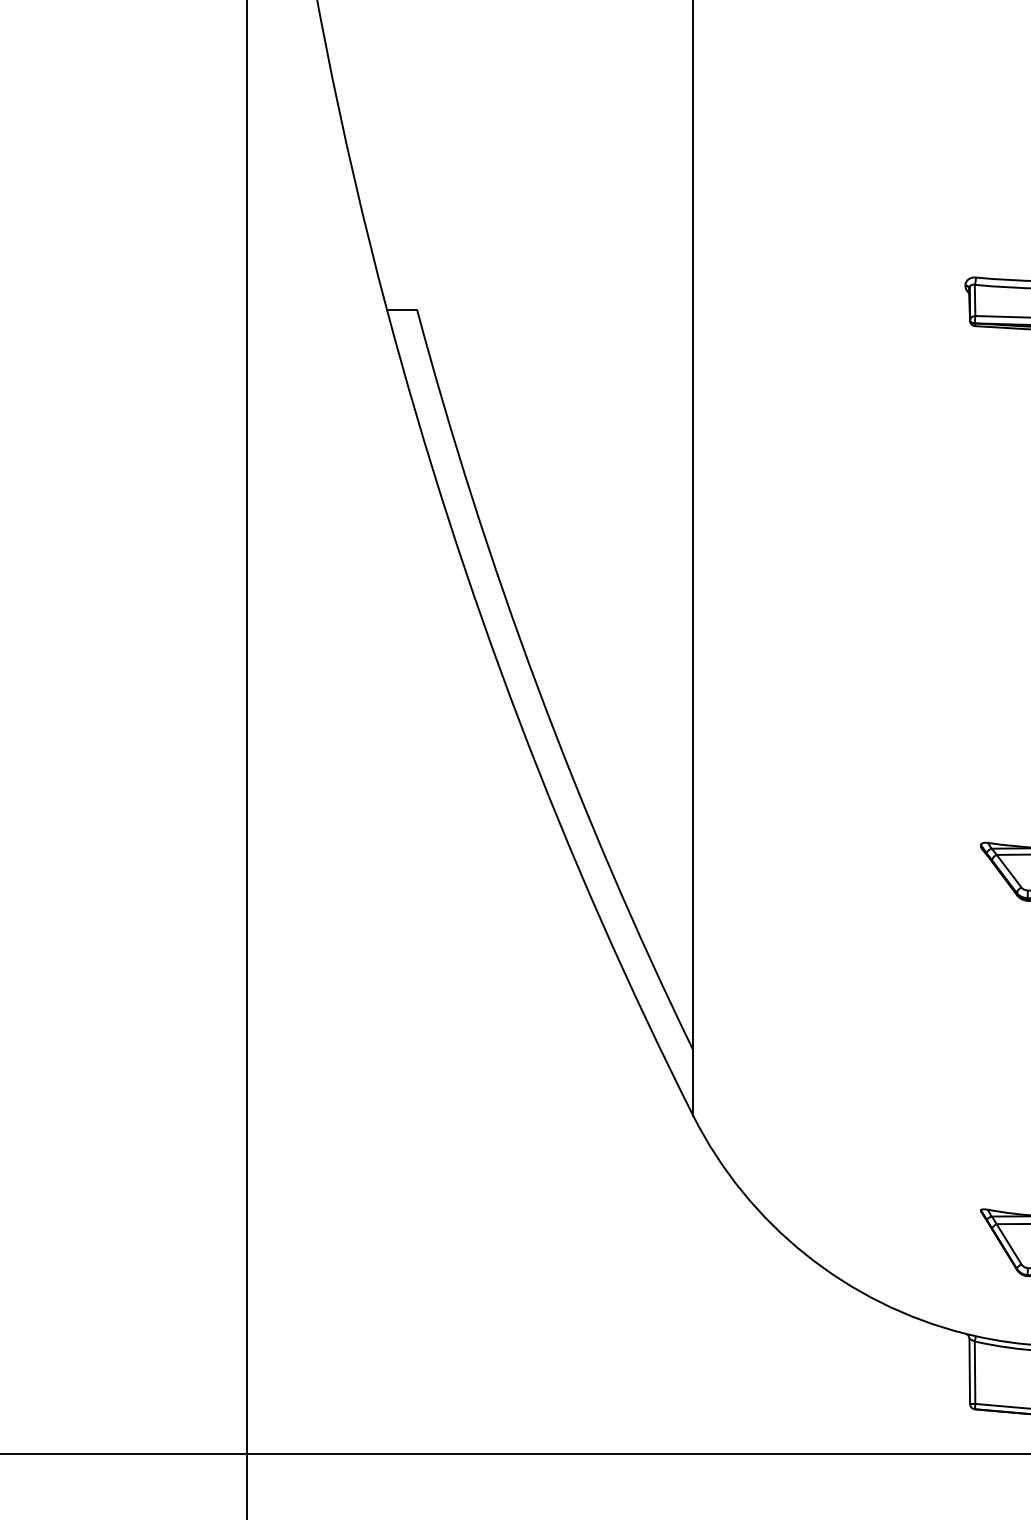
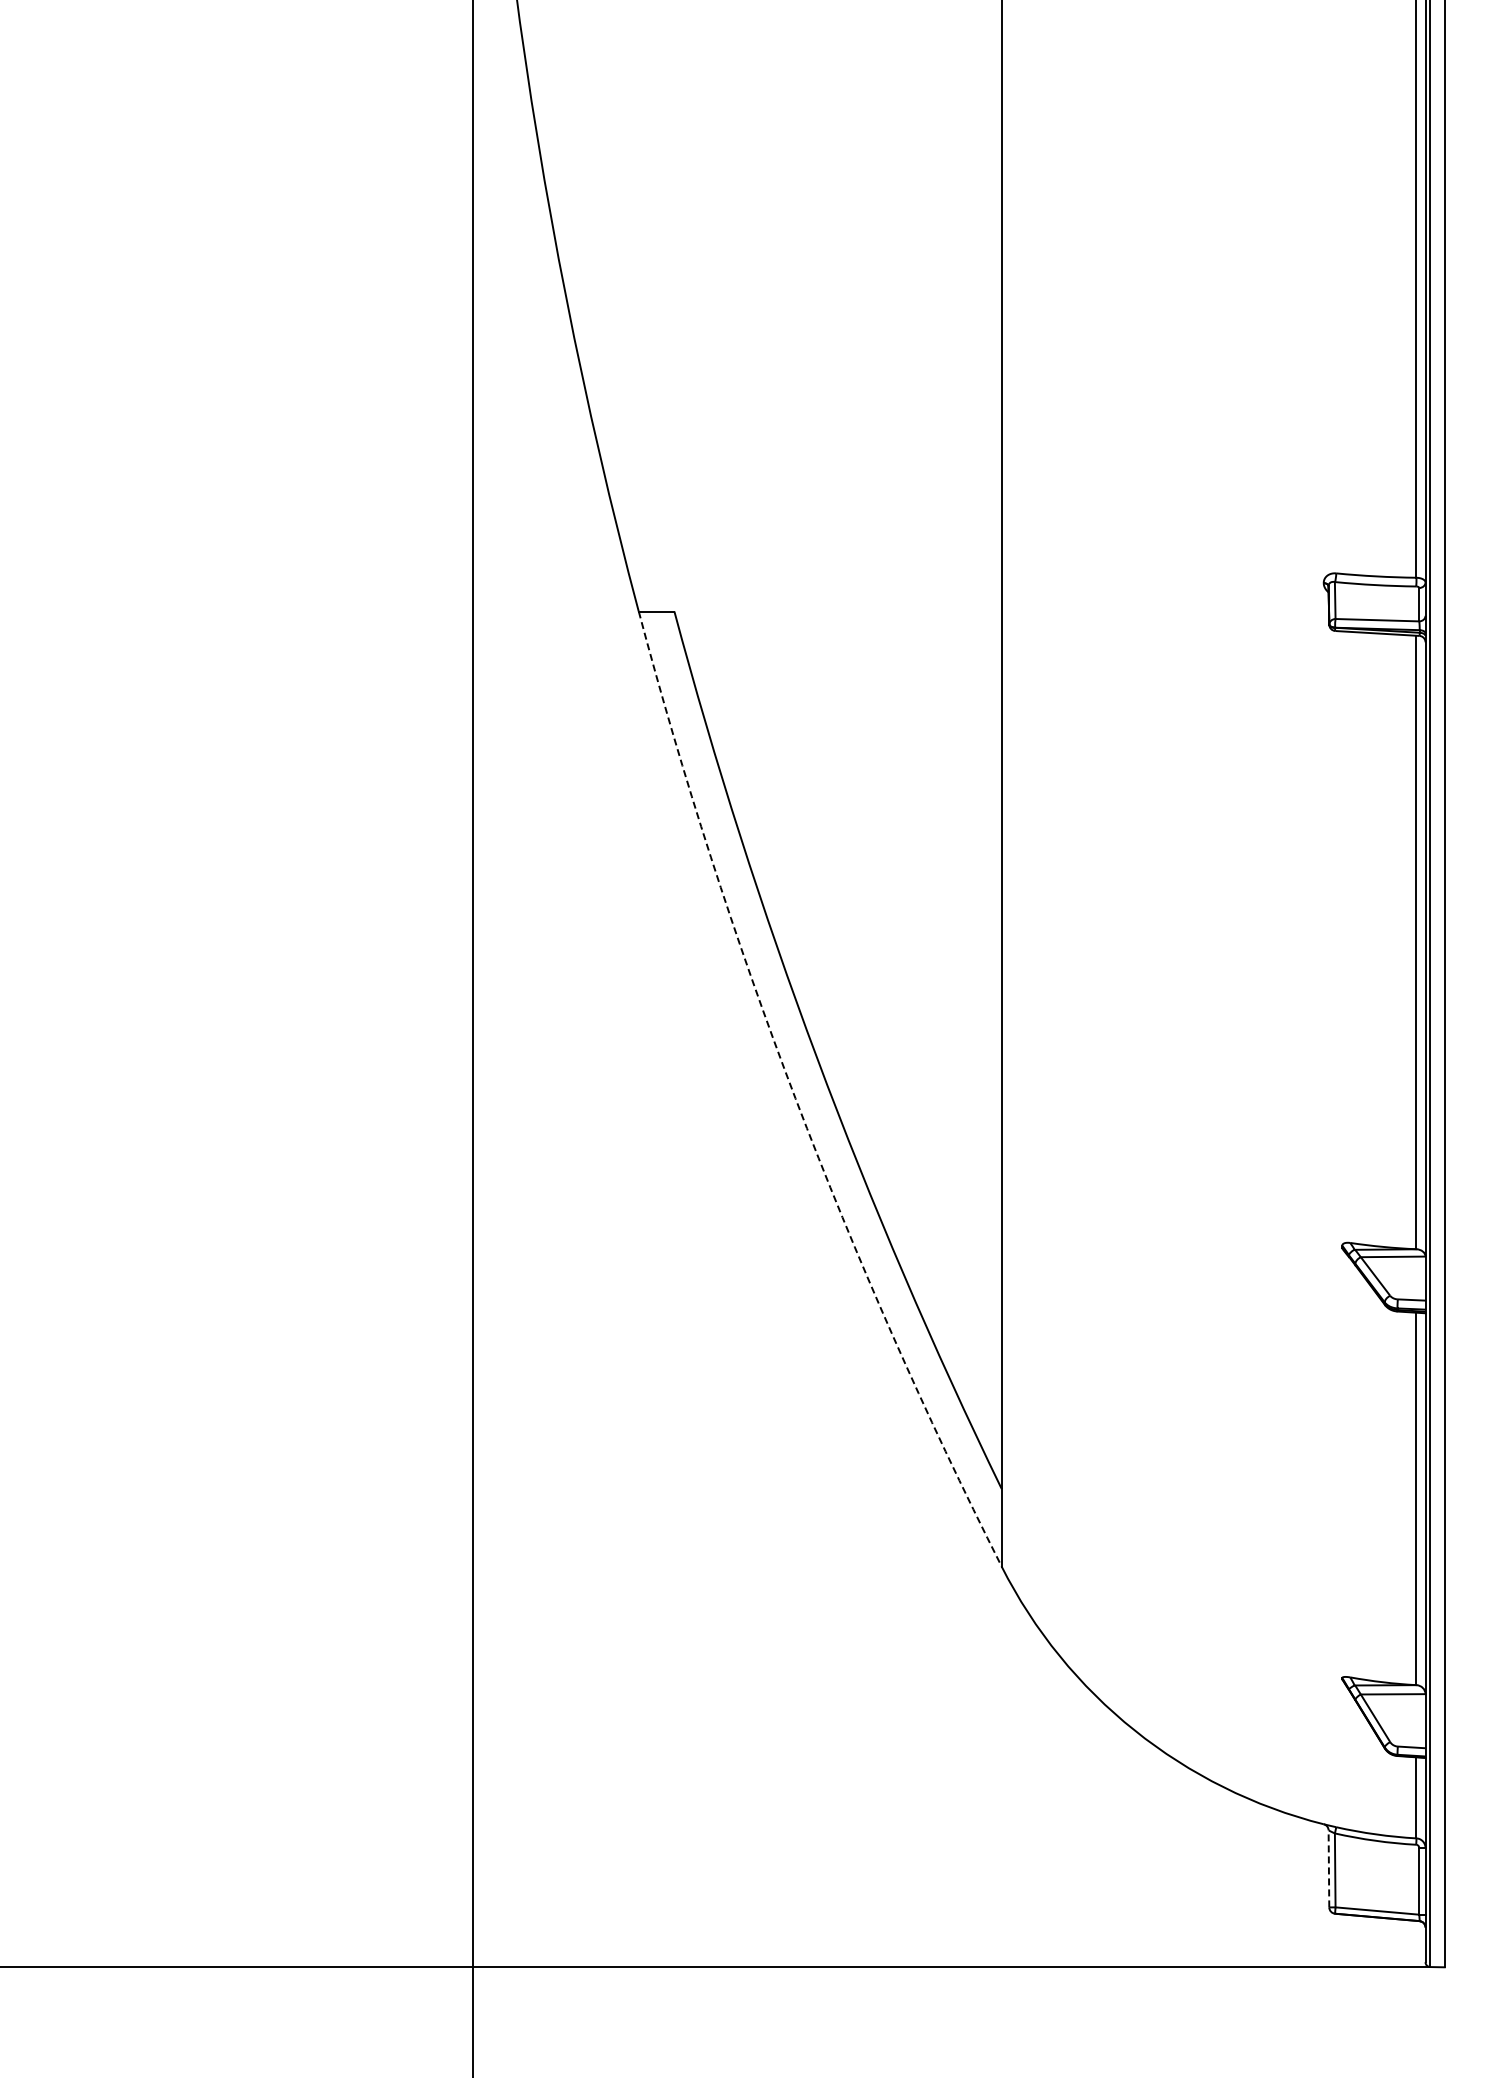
arc: (519, 720) -> (795, 1098), solid -> dashed
line: (969, 1371) -> (1328, 1868), solid -> dashed

